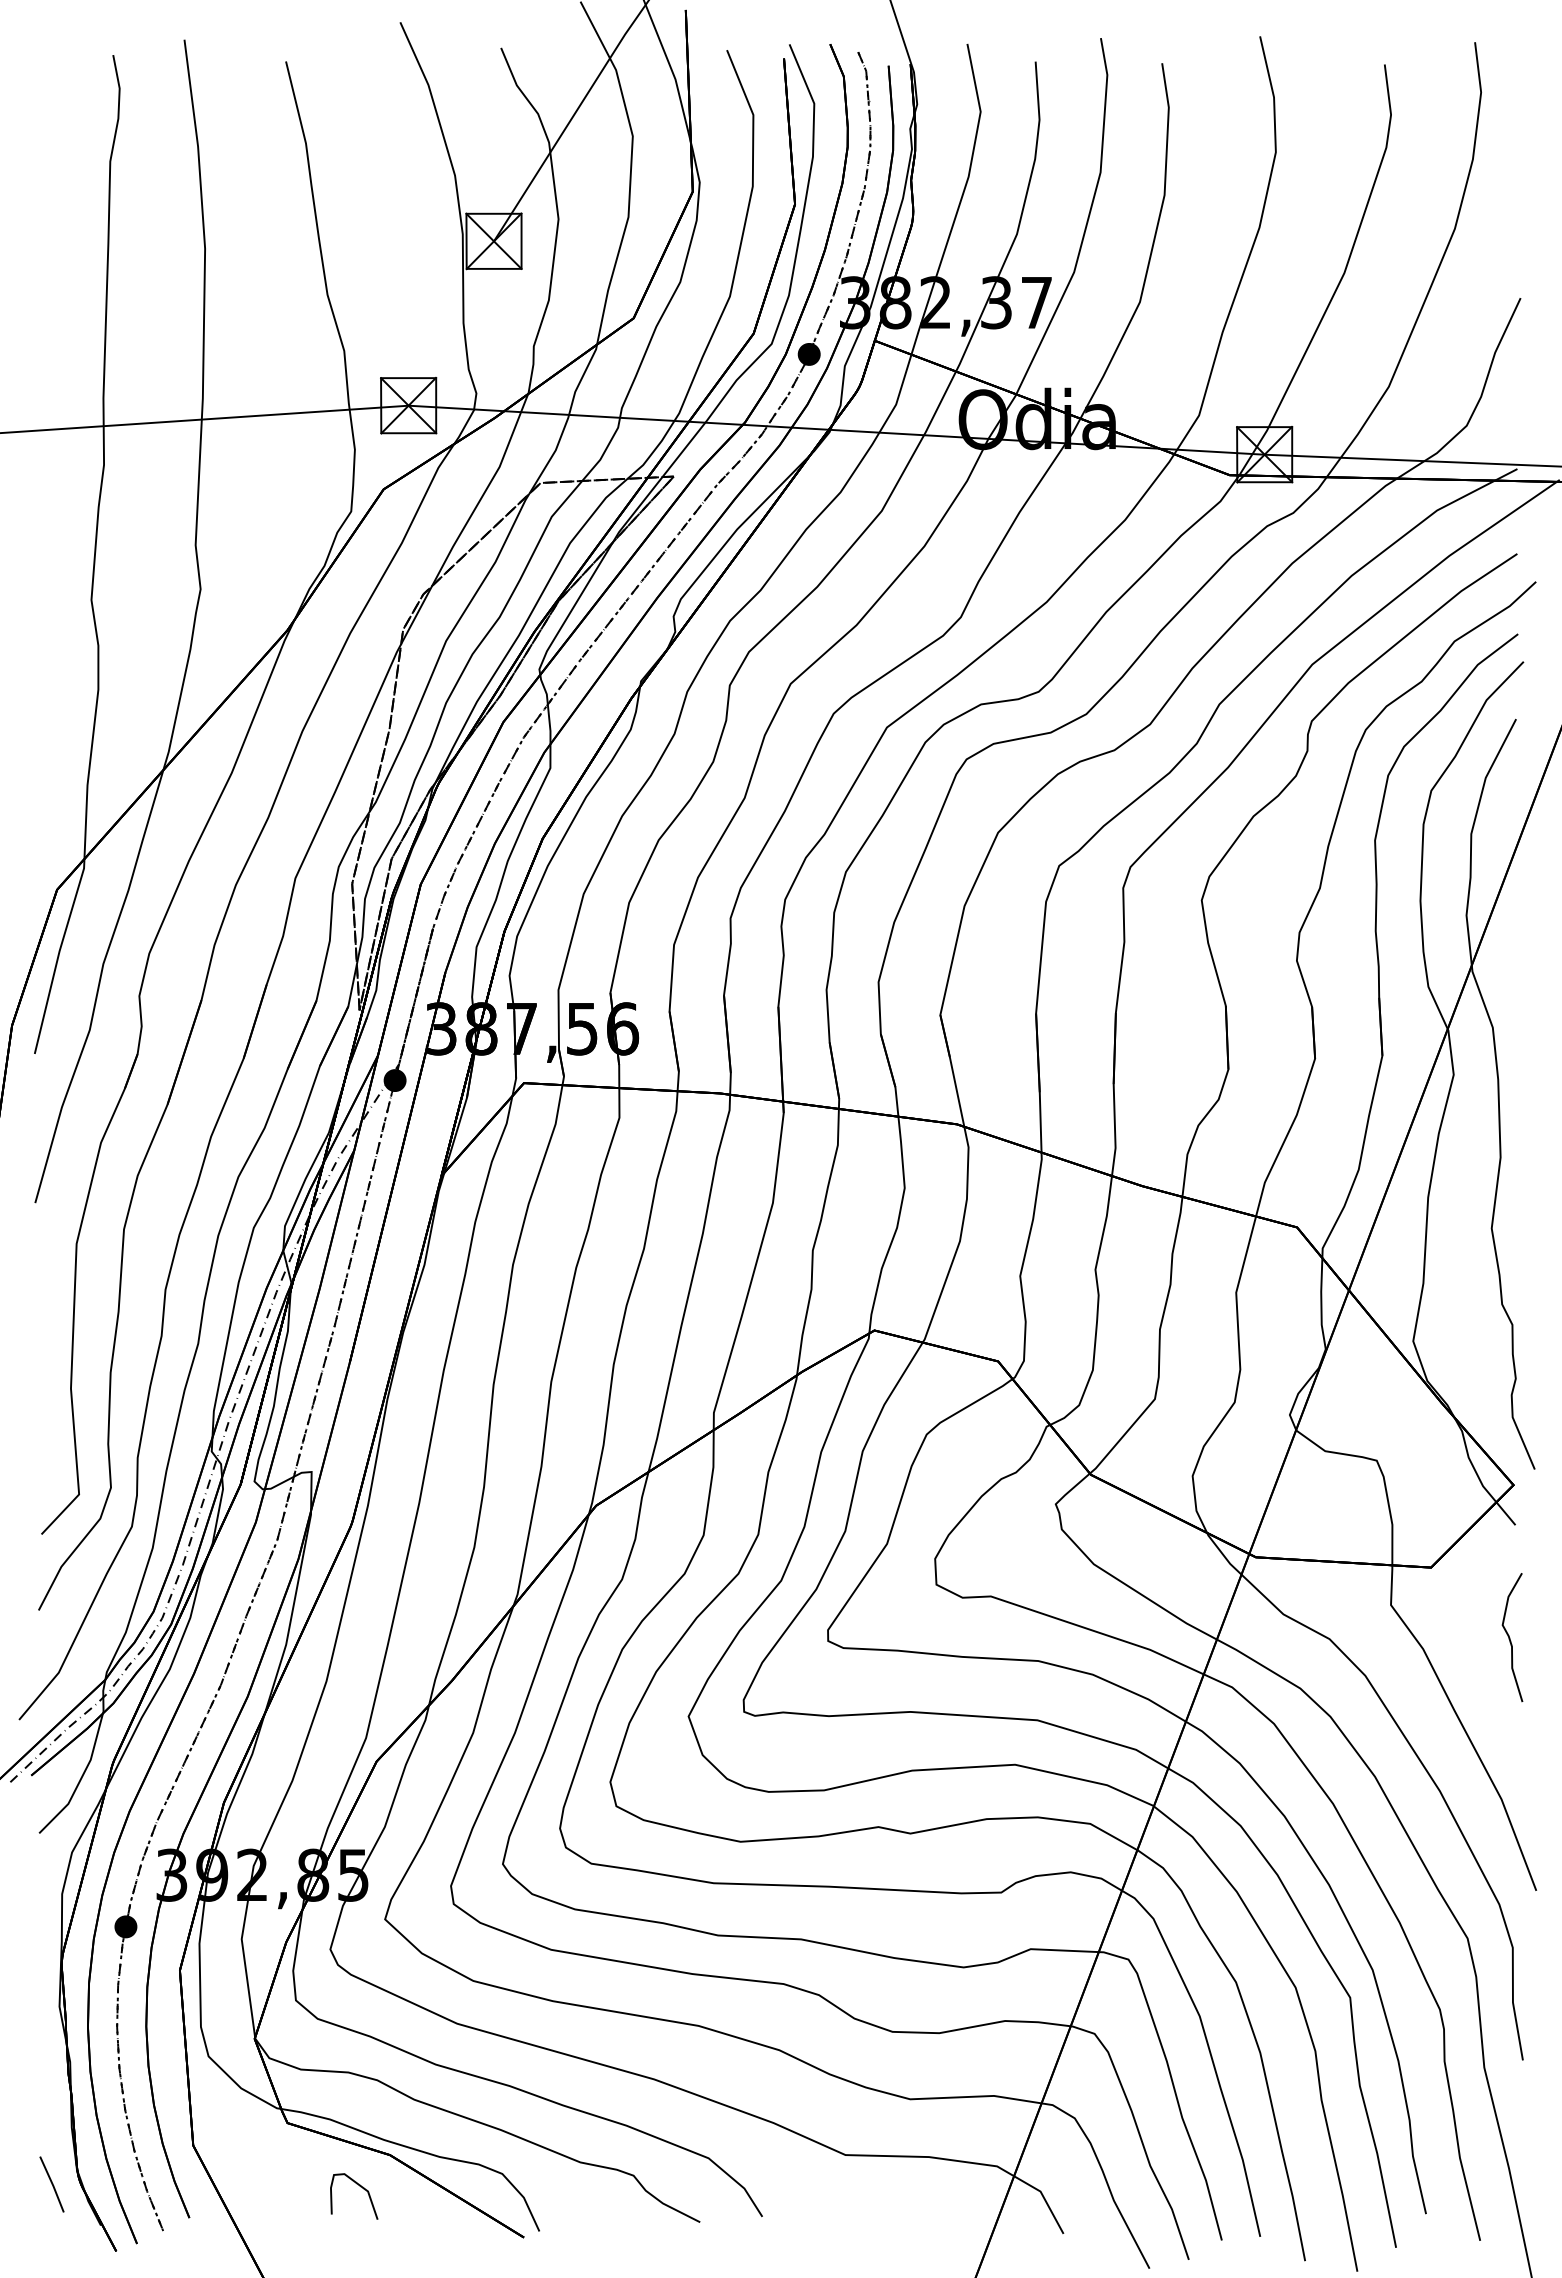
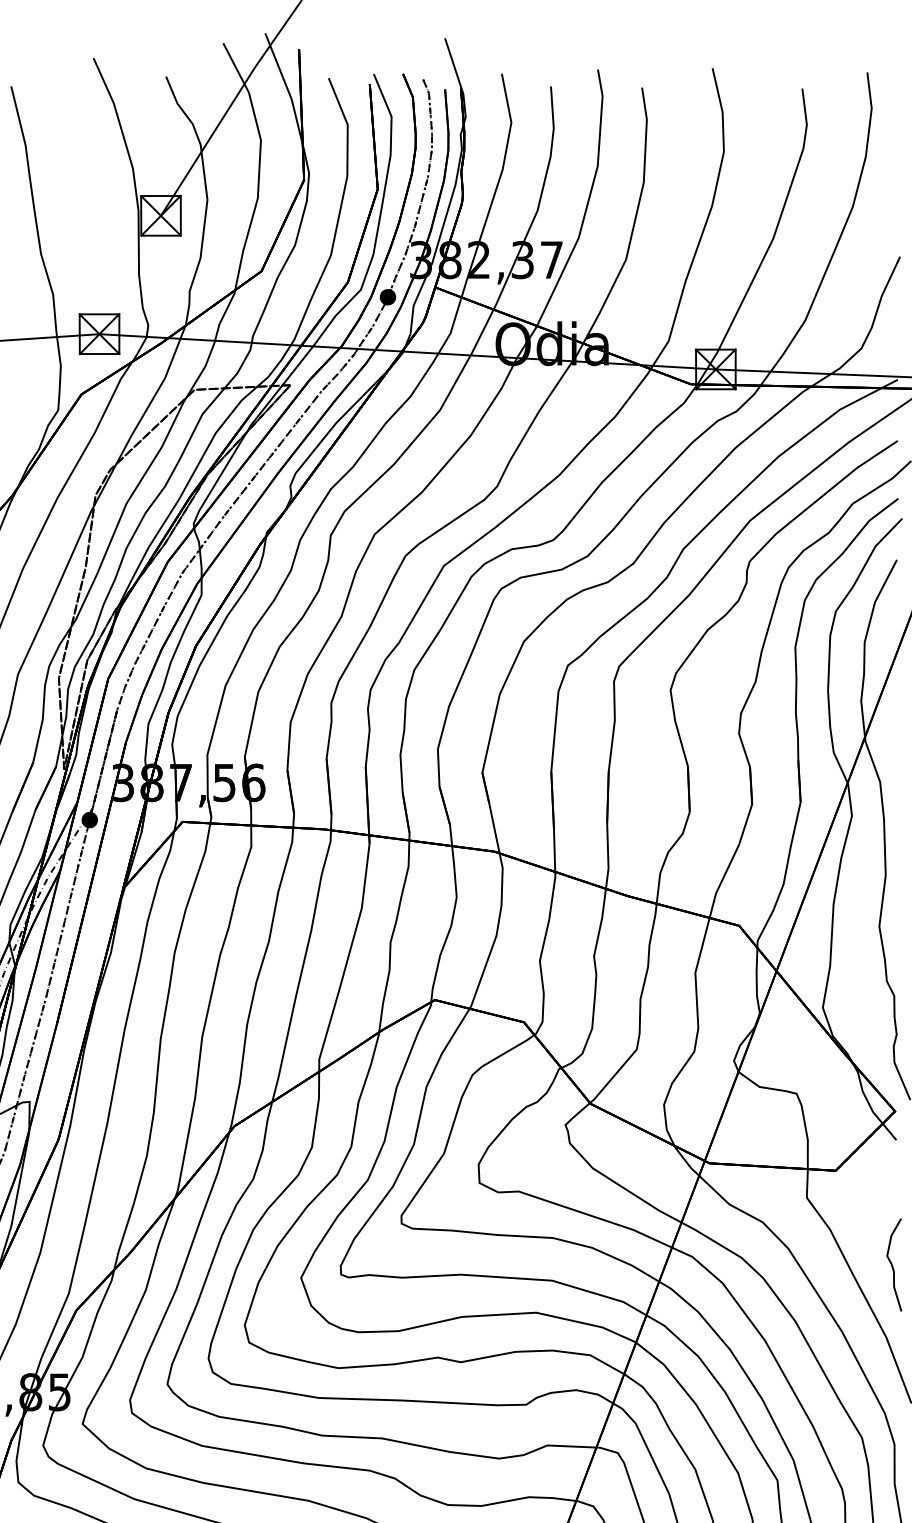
curve: (1510, 1637) -> (892, 1264), moved

